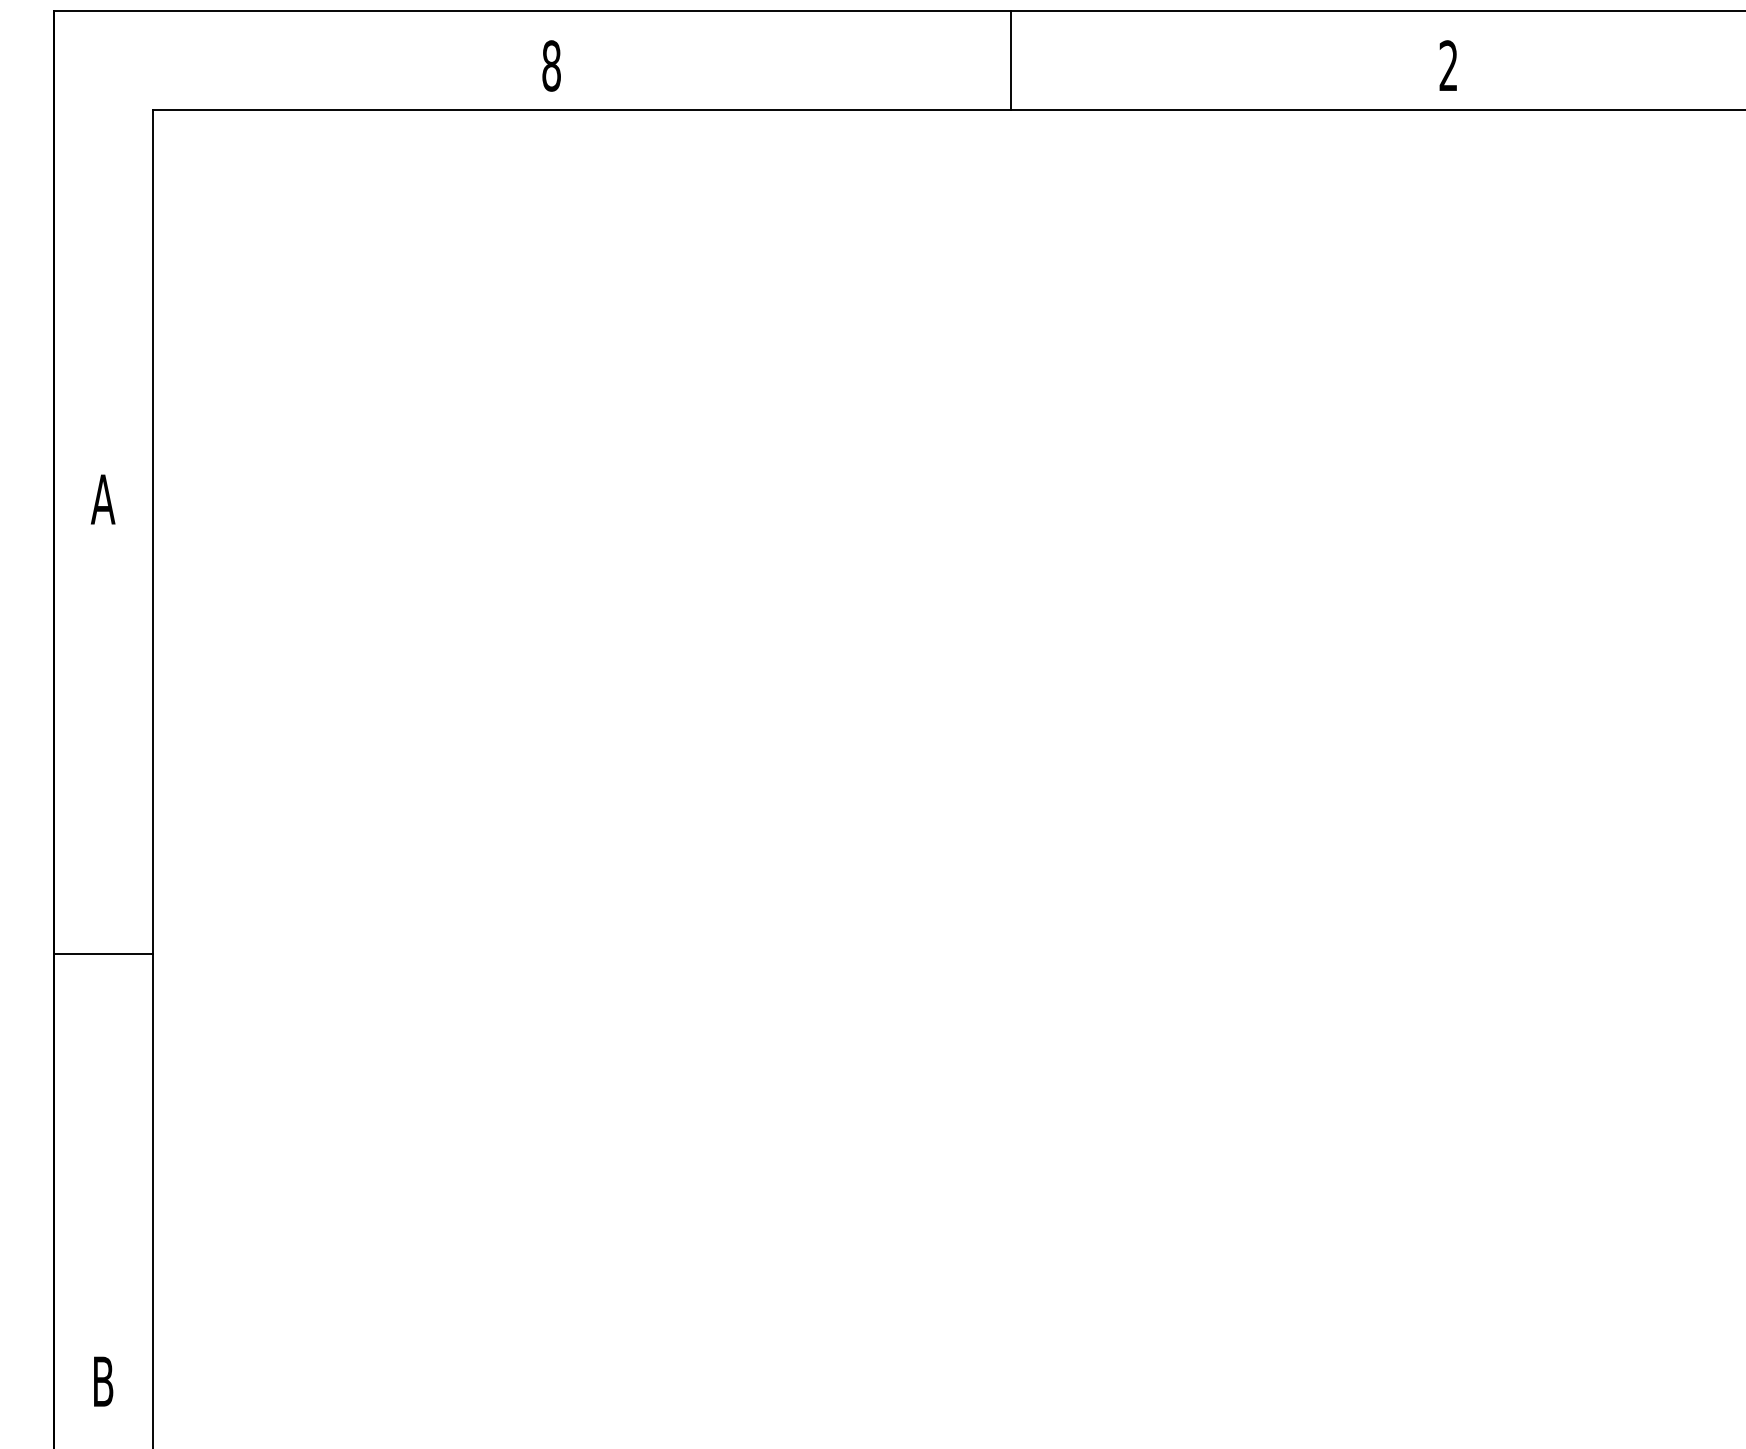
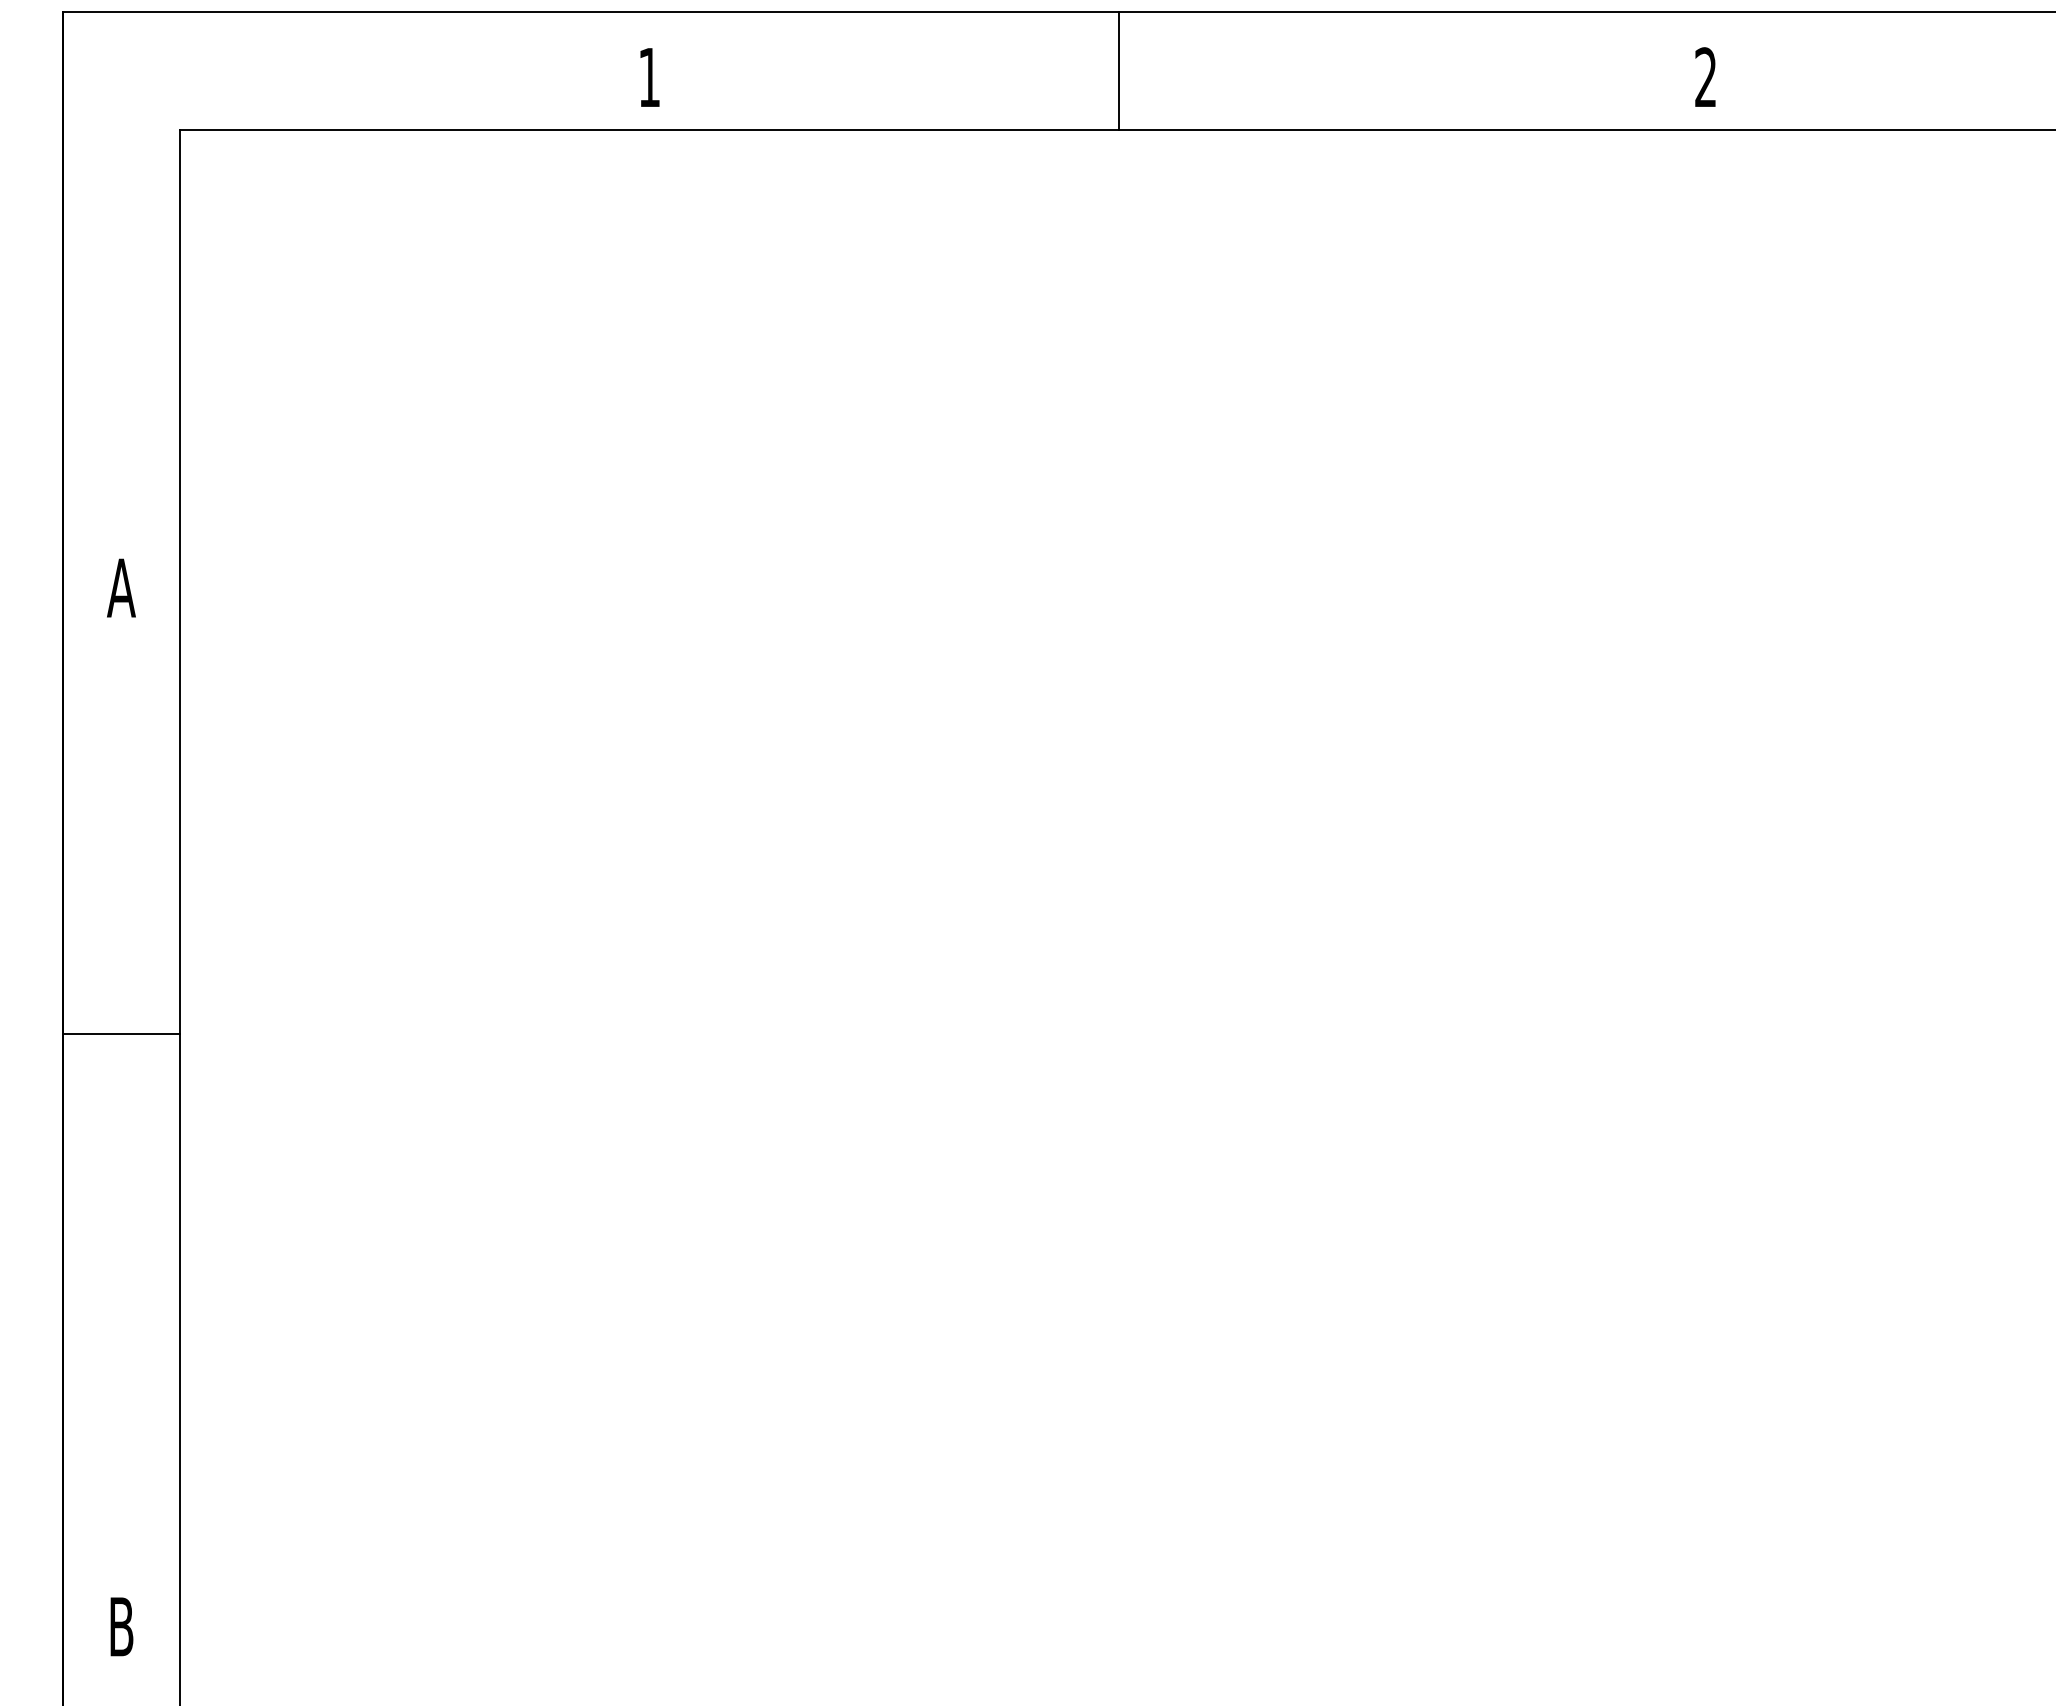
line: (1010, 60) -> (1119, 70), moved
text: (551, 65) -> (649, 77), 8 -> 1
line: (103, 954) -> (121, 1033), moved

